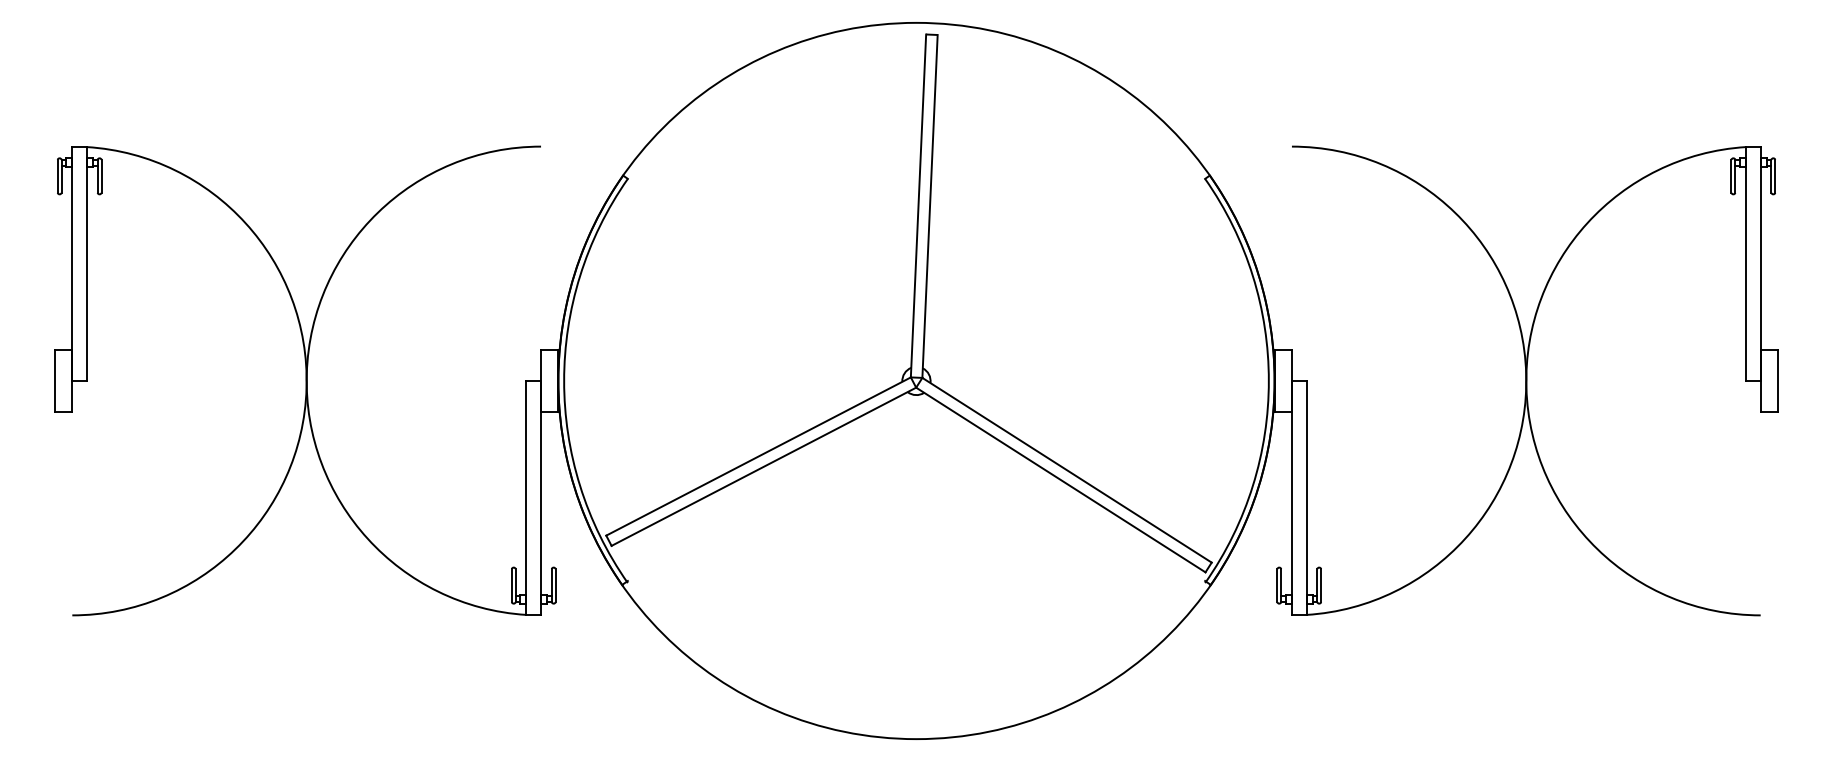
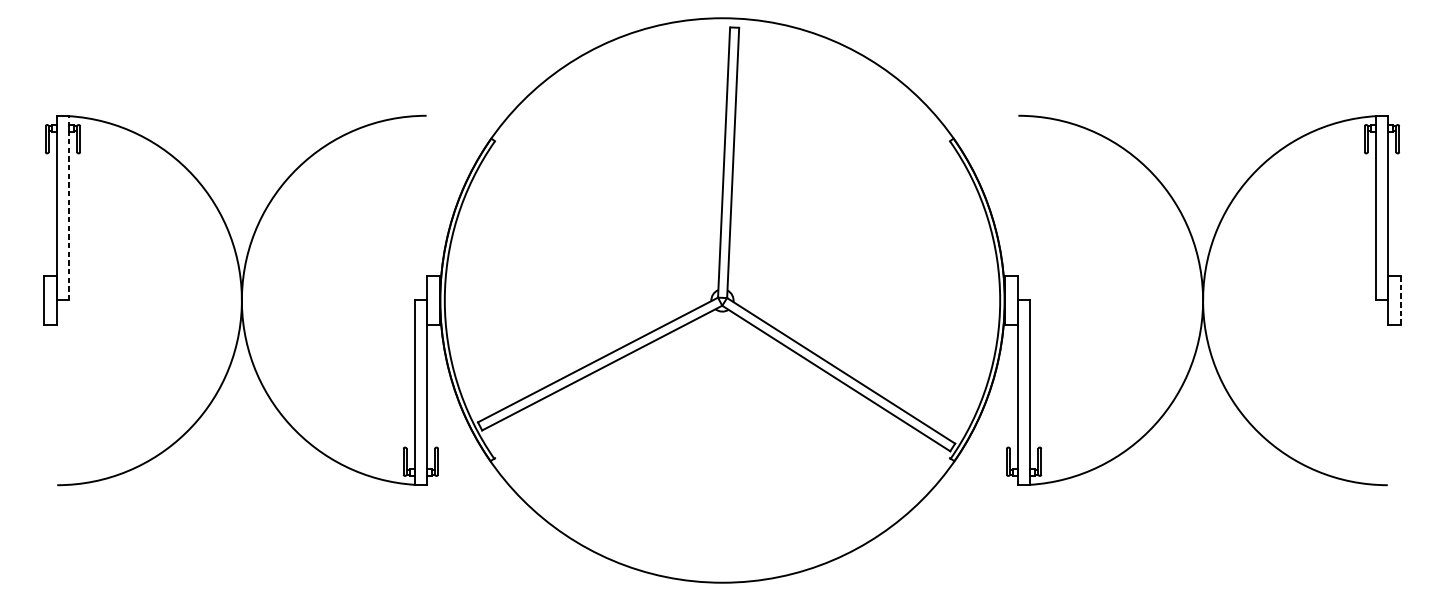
line: (86, 263) -> (68, 207), solid -> dashed
line: (1778, 380) -> (1401, 300), solid -> dashed

